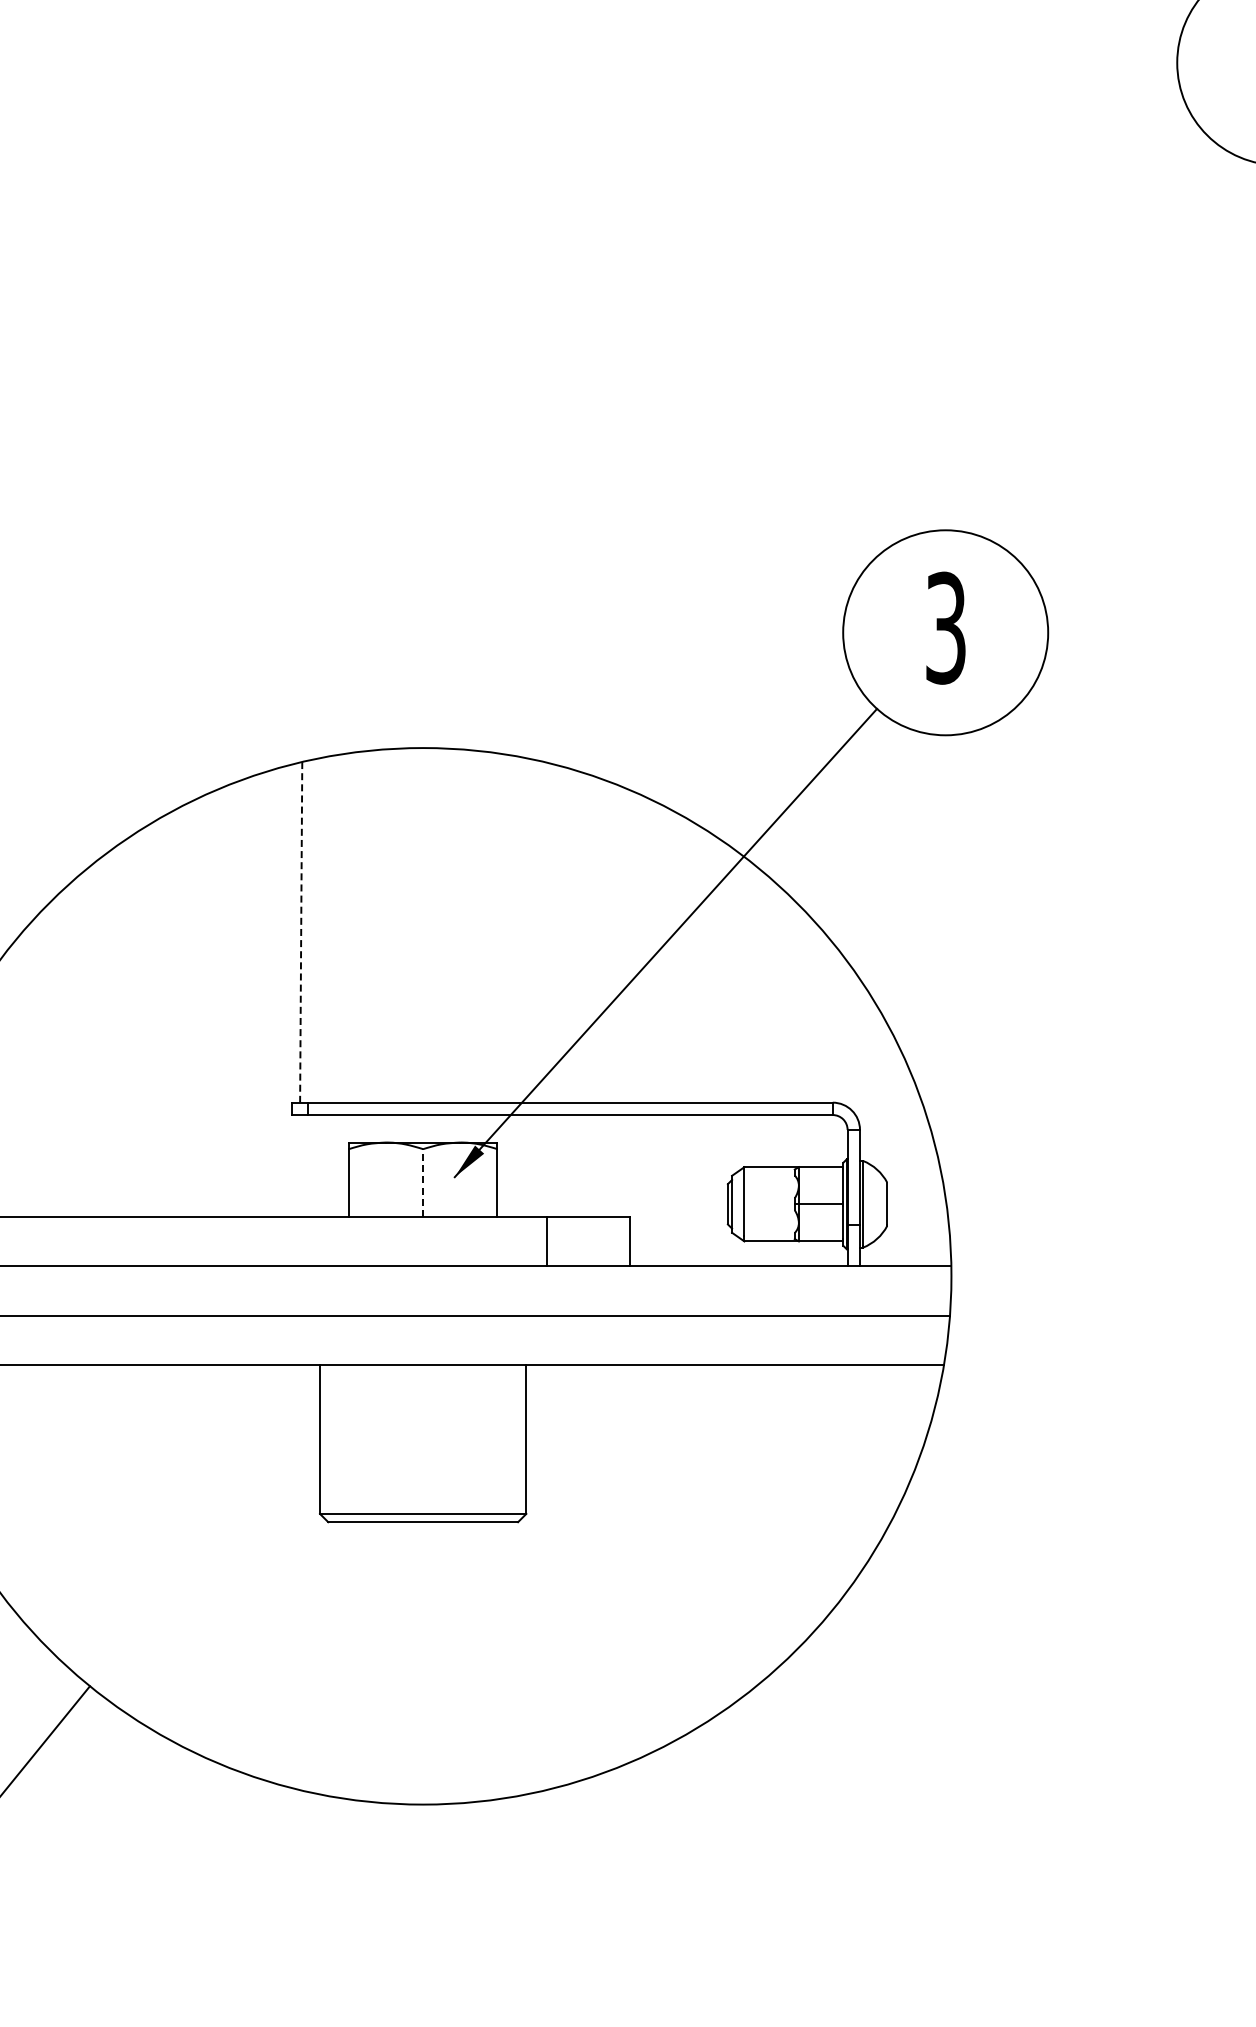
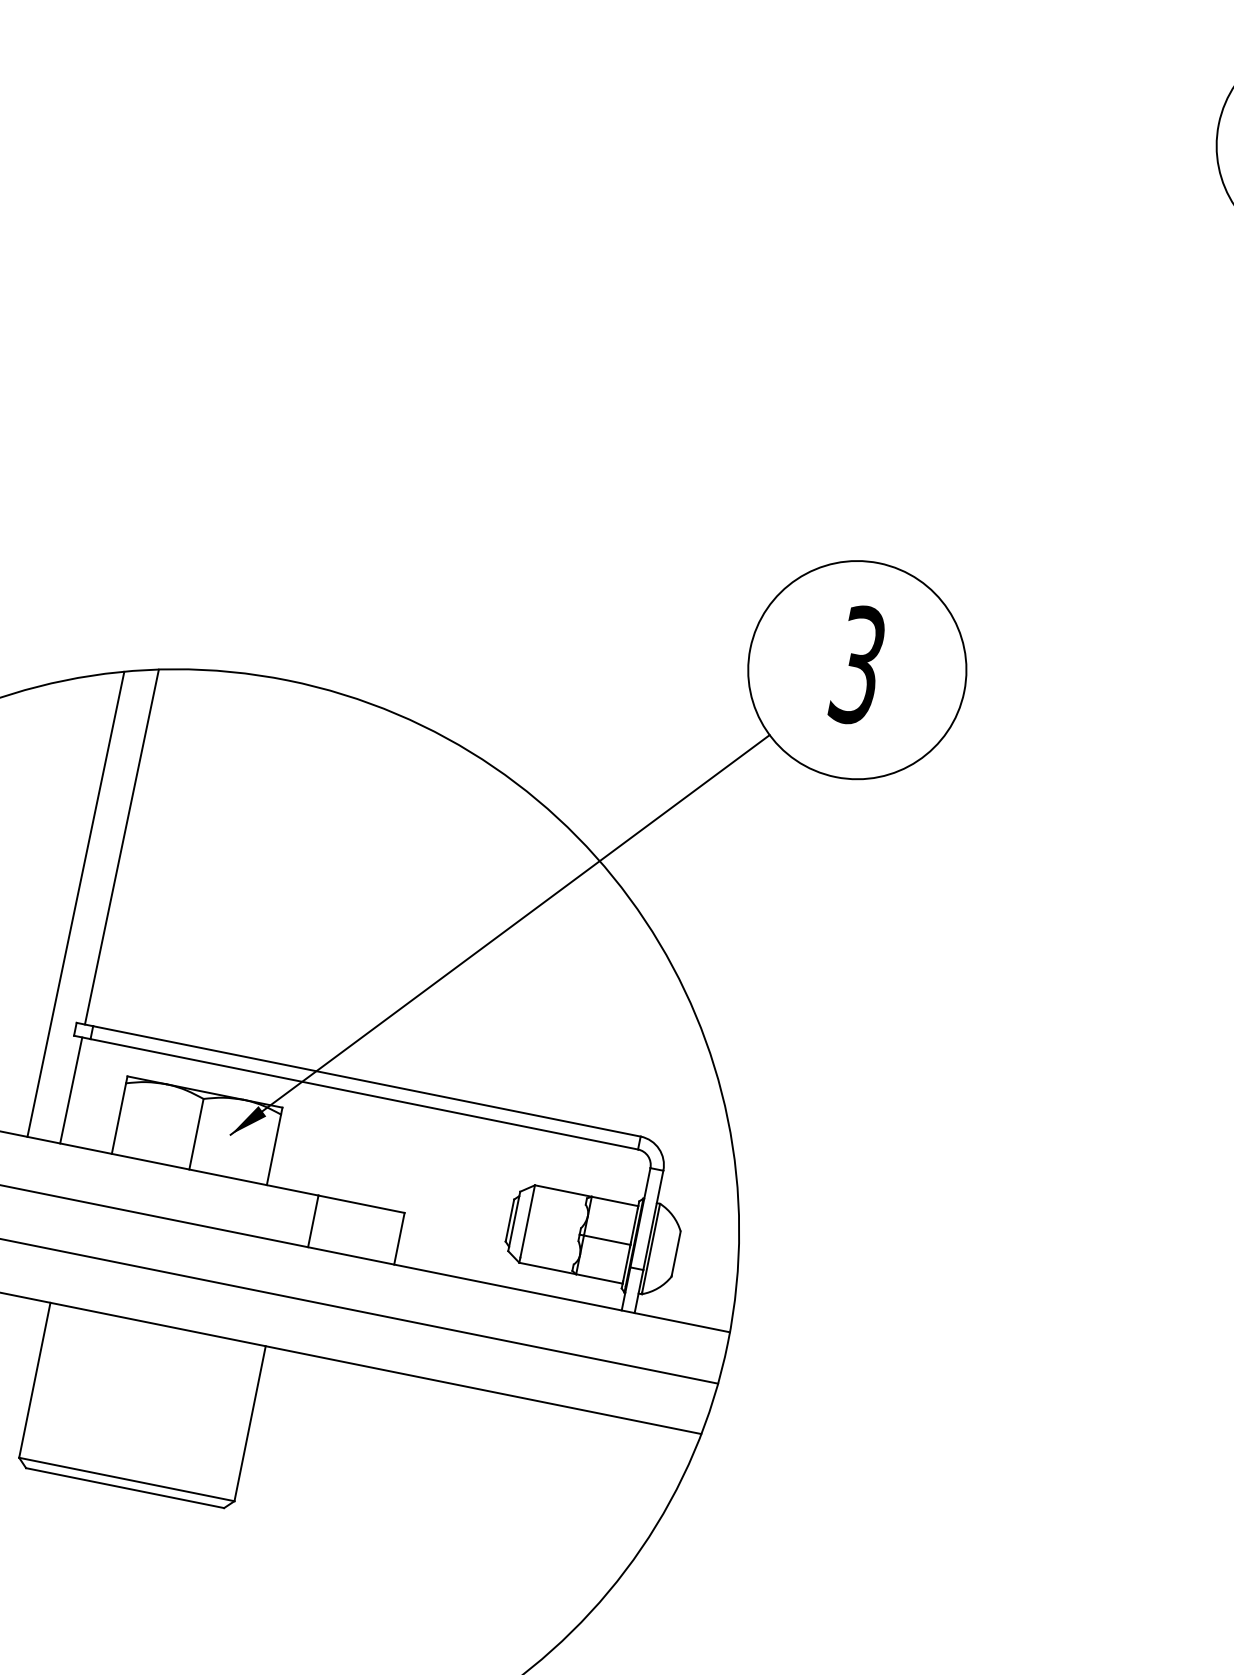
line: (301, 932) -> (122, 847), dashed -> solid
line: (269, 993) -> (75, 904), added
line: (299, 1165) -> (71, 1089), added
line: (423, 1182) -> (196, 1133), dashed -> solid

